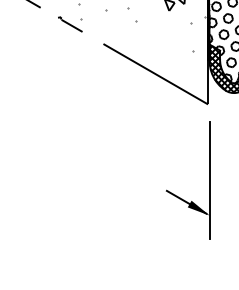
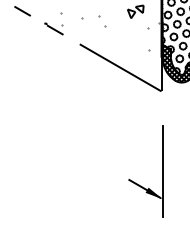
part: (179, 196) -> (139, 184), moved

